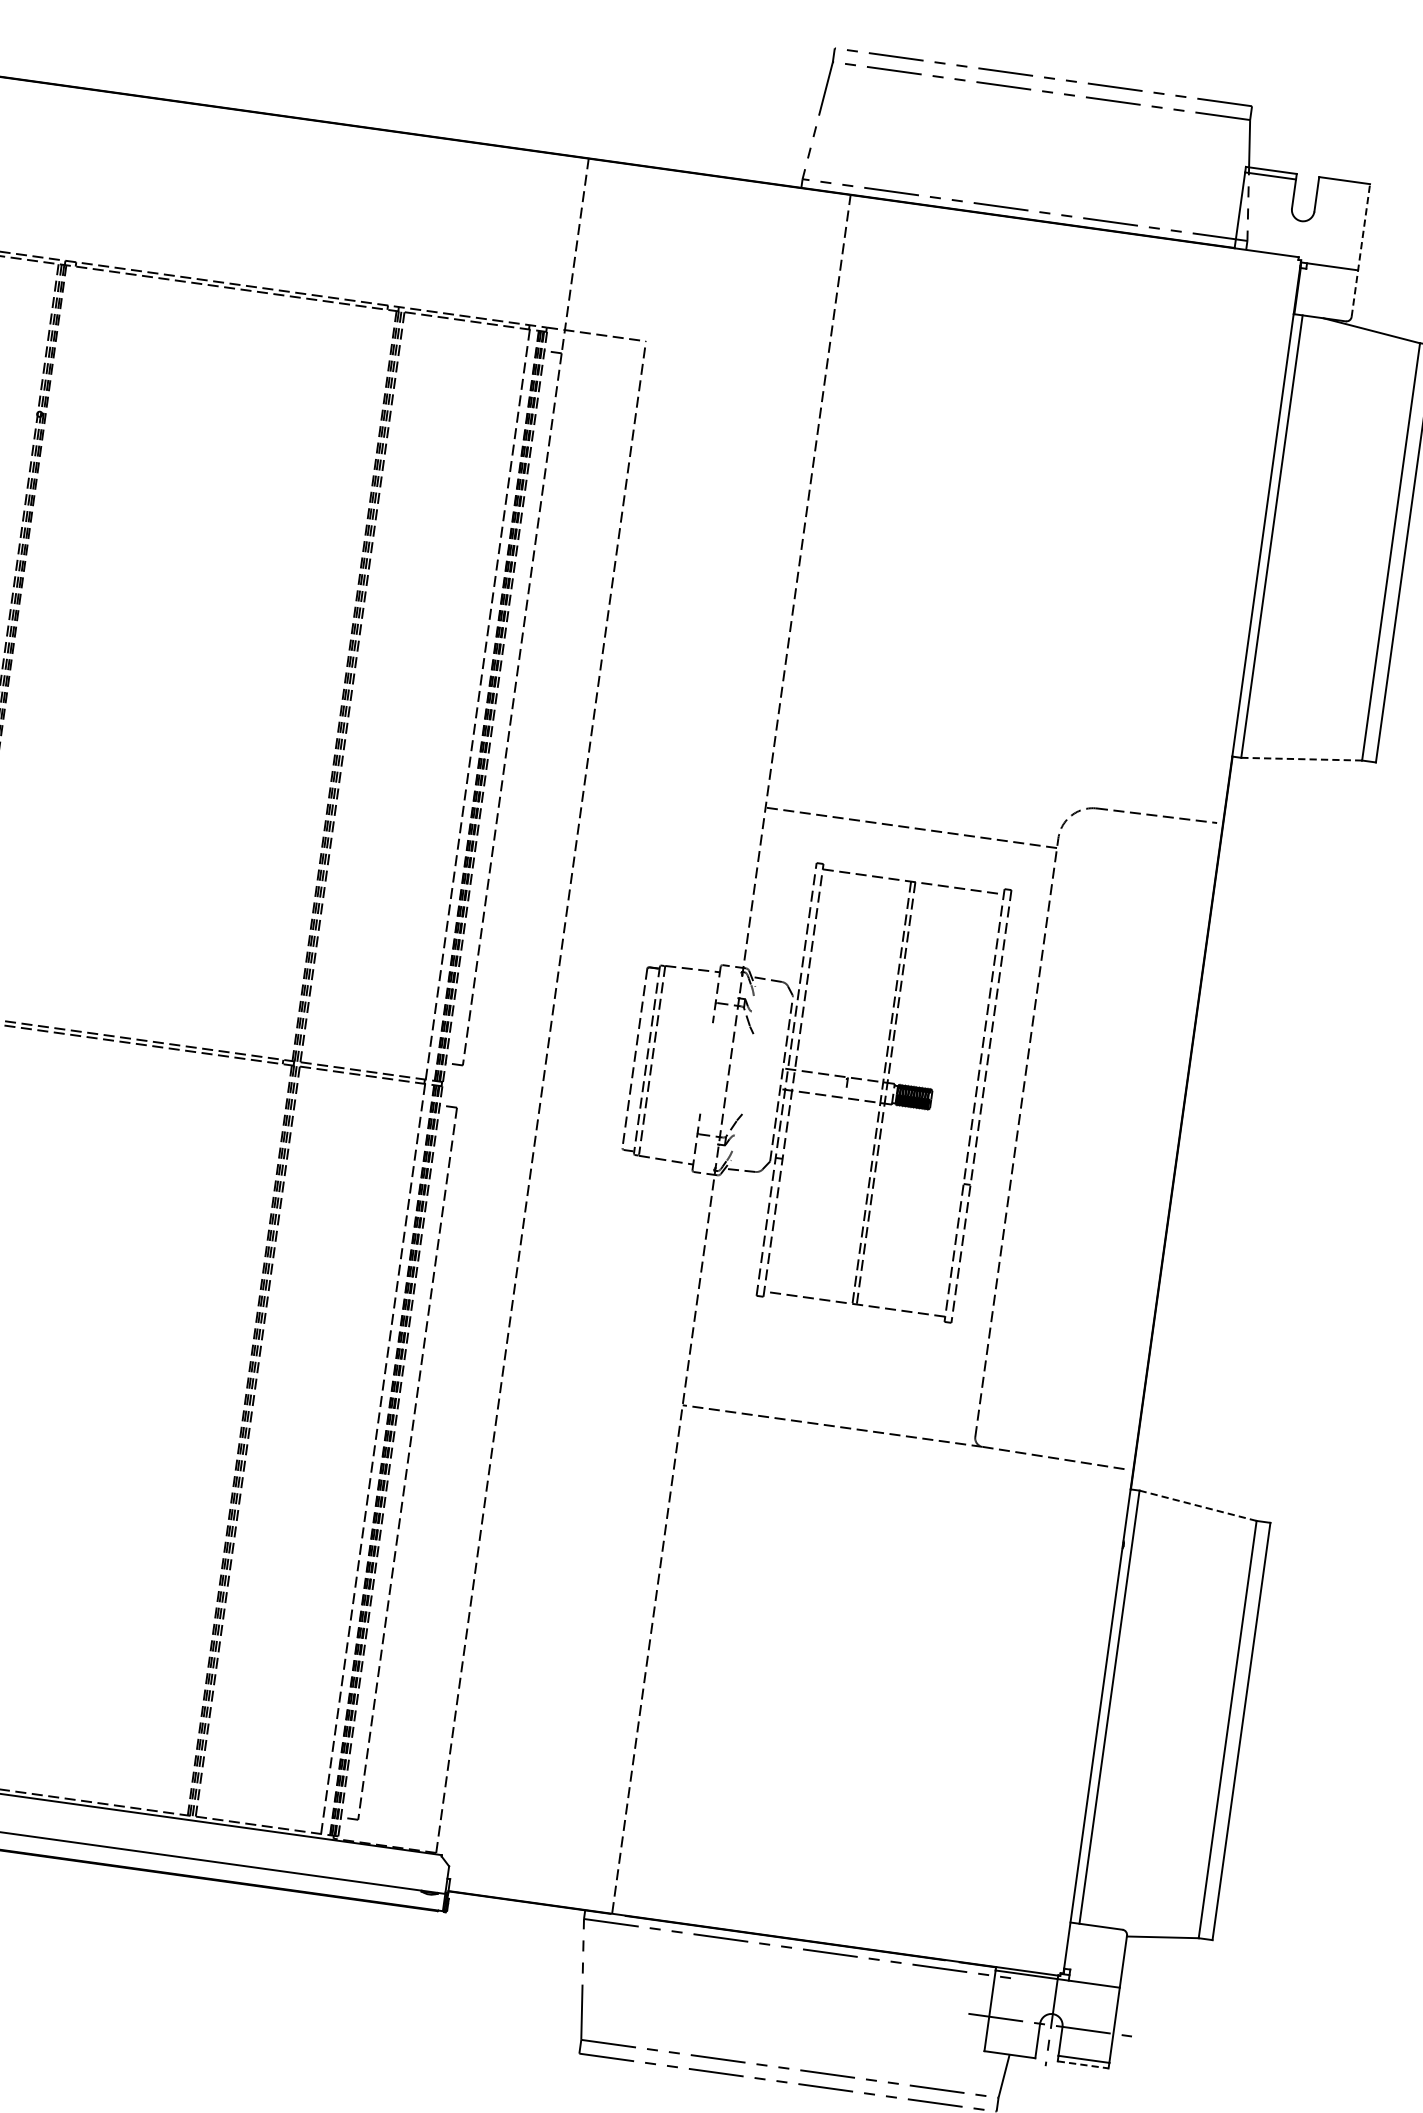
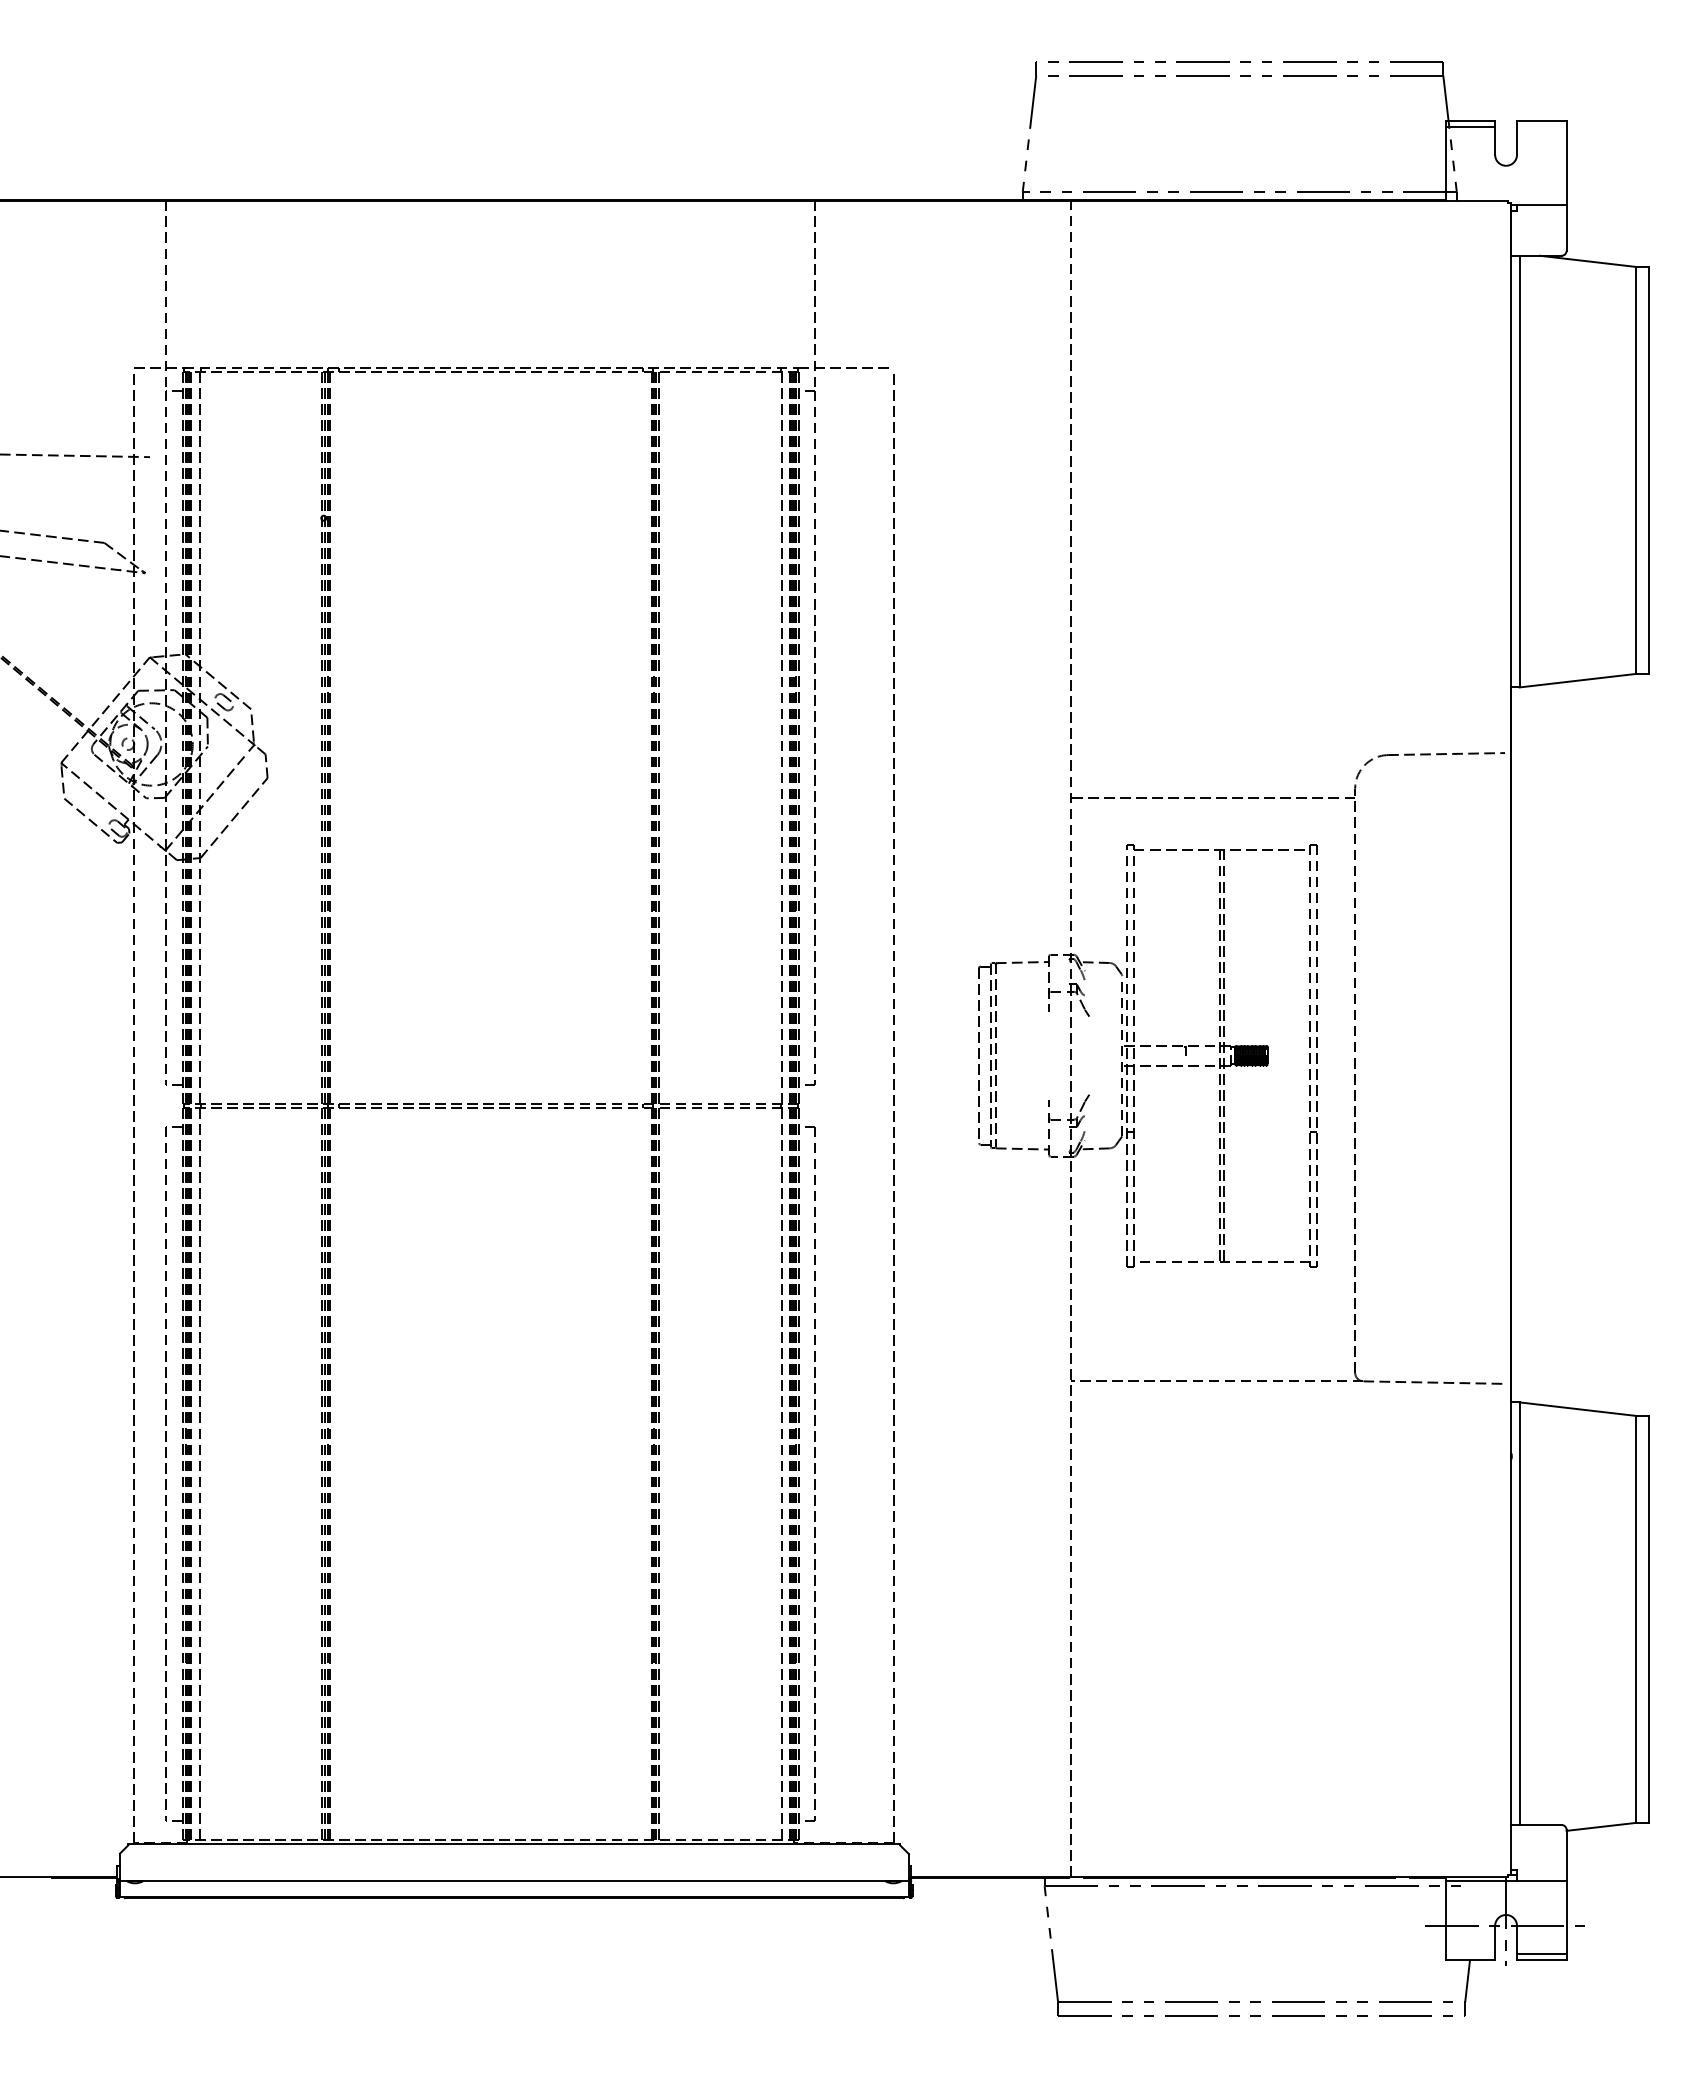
line: (1360, 250) -> (1566, 185), dashed -> solid
line: (1302, 759) -> (1578, 680), dashed -> solid
line: (1199, 1506) -> (1578, 1409), dashed -> solid
line: (1082, 2064) -> (1541, 1959), dashed -> solid

